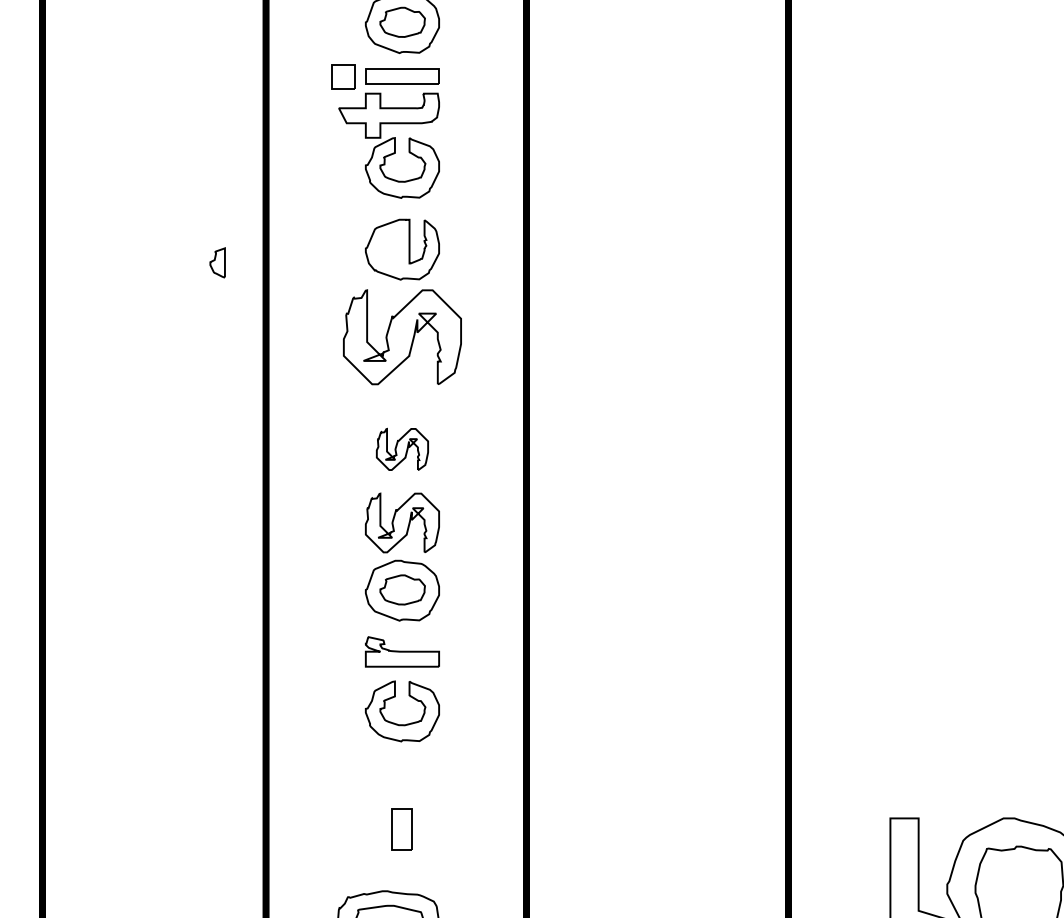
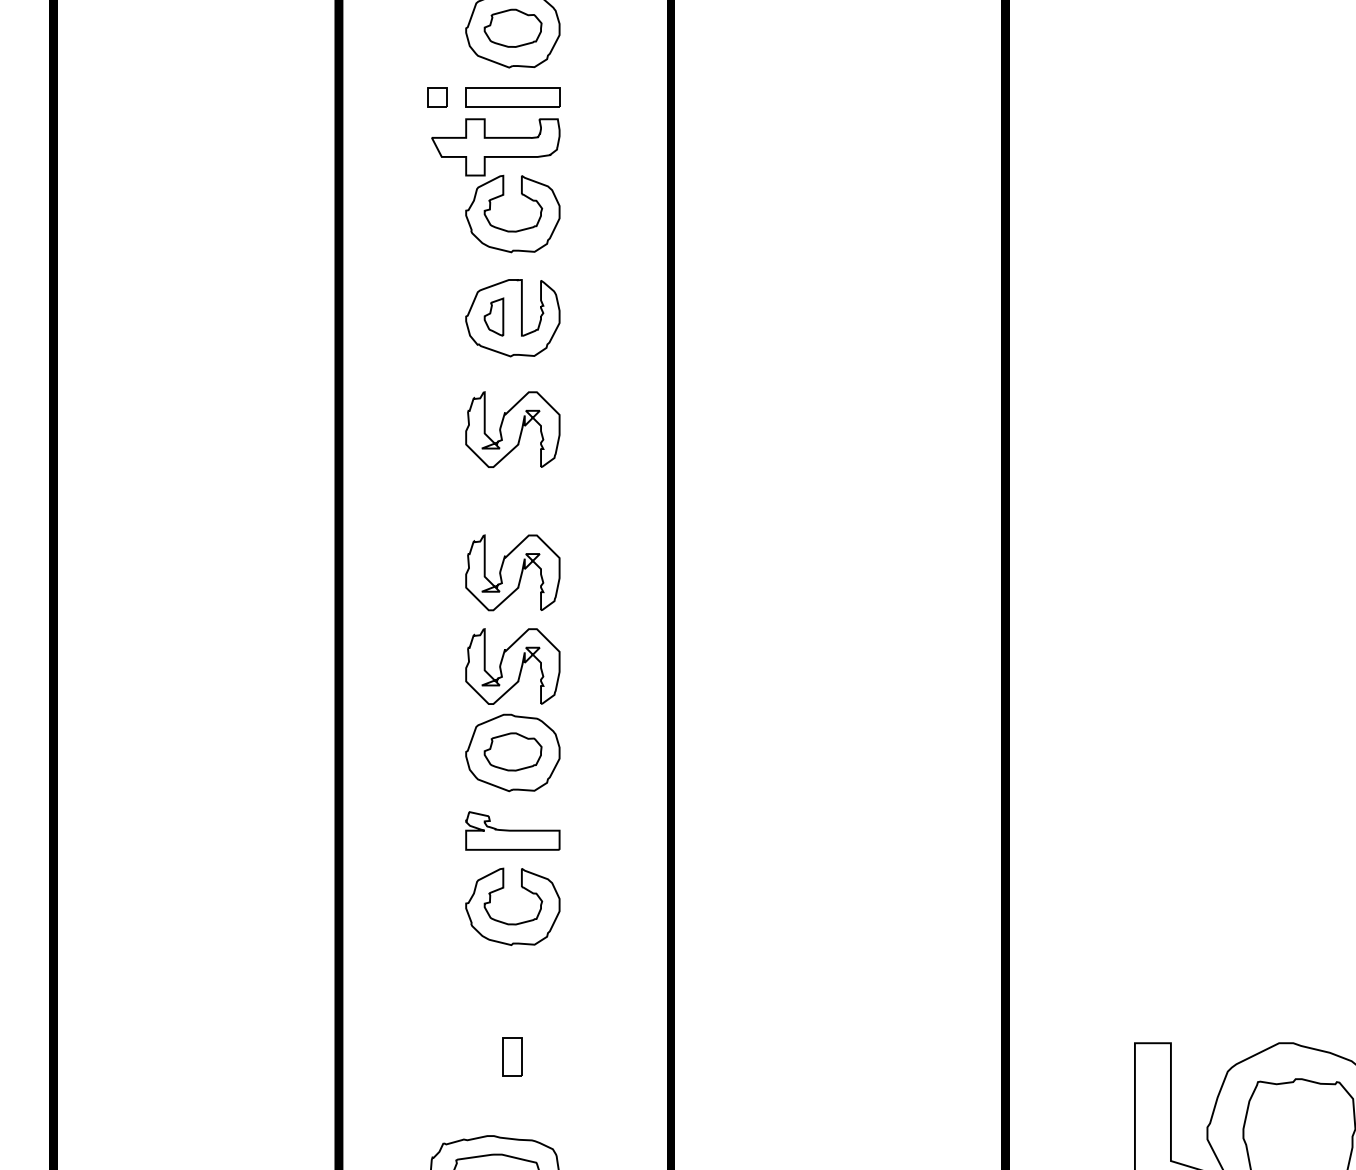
part: (343, 76) -> (437, 97), size x0.62
part: (217, 262) -> (493, 316), moved
part: (402, 336) -> (512, 428), size x0.62
part: (402, 449) -> (512, 572), size x1.43
part: (402, 828) -> (512, 1056), size x0.71

